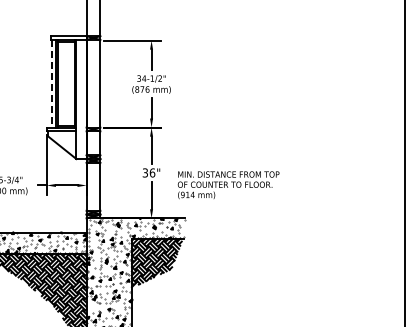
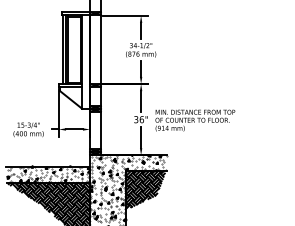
line: (51, 83) -> (62, 49), dashed -> solid
text: (228, 185) -> (195, 120), moved

